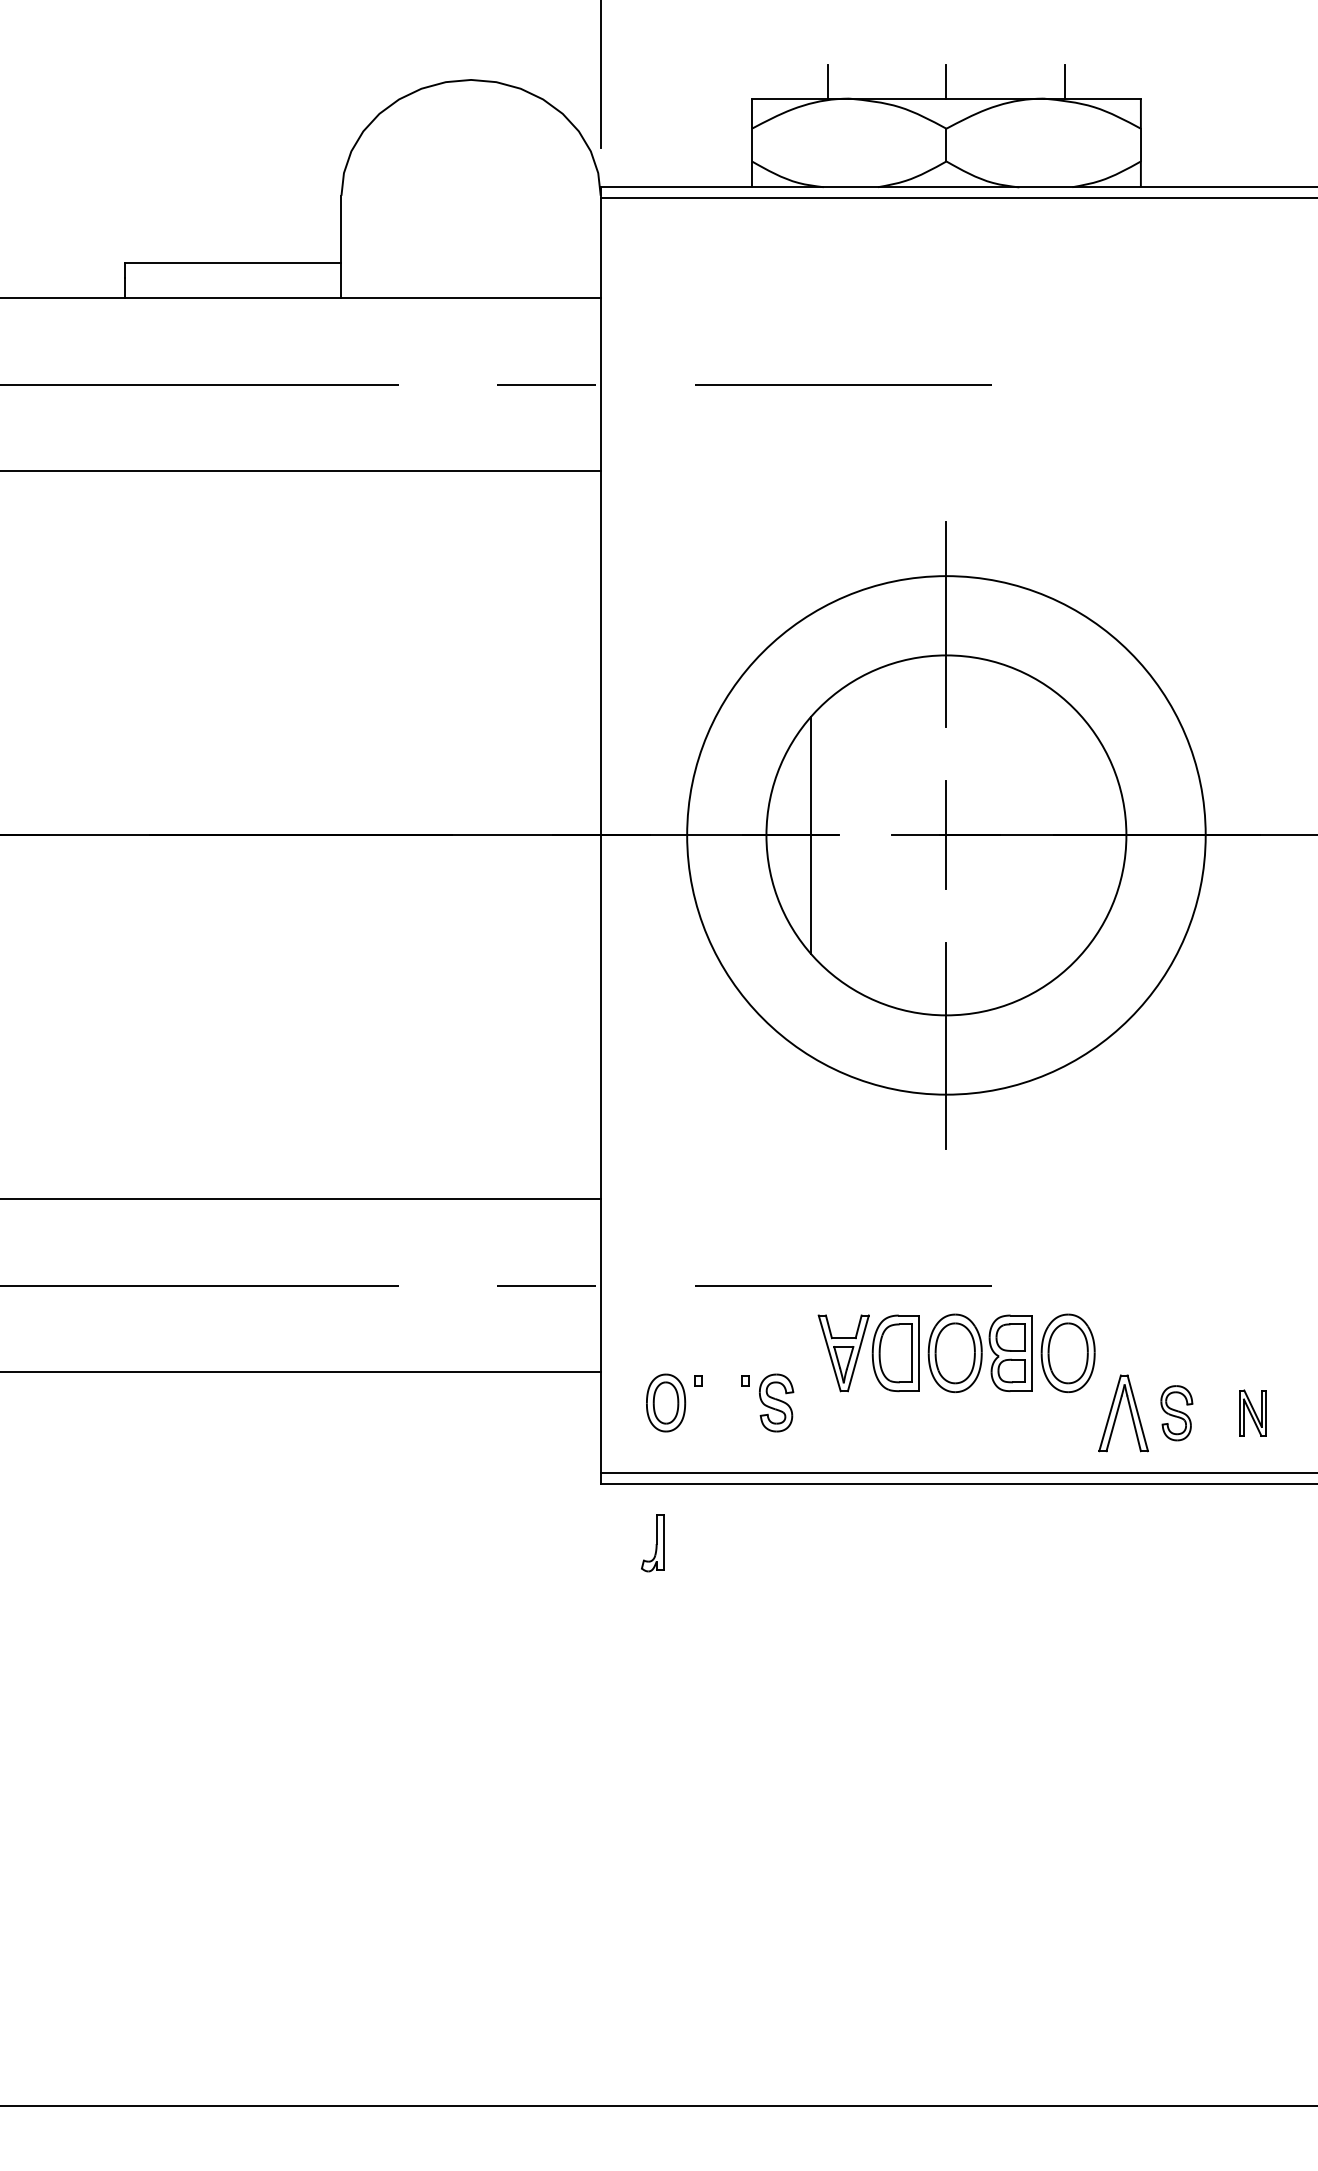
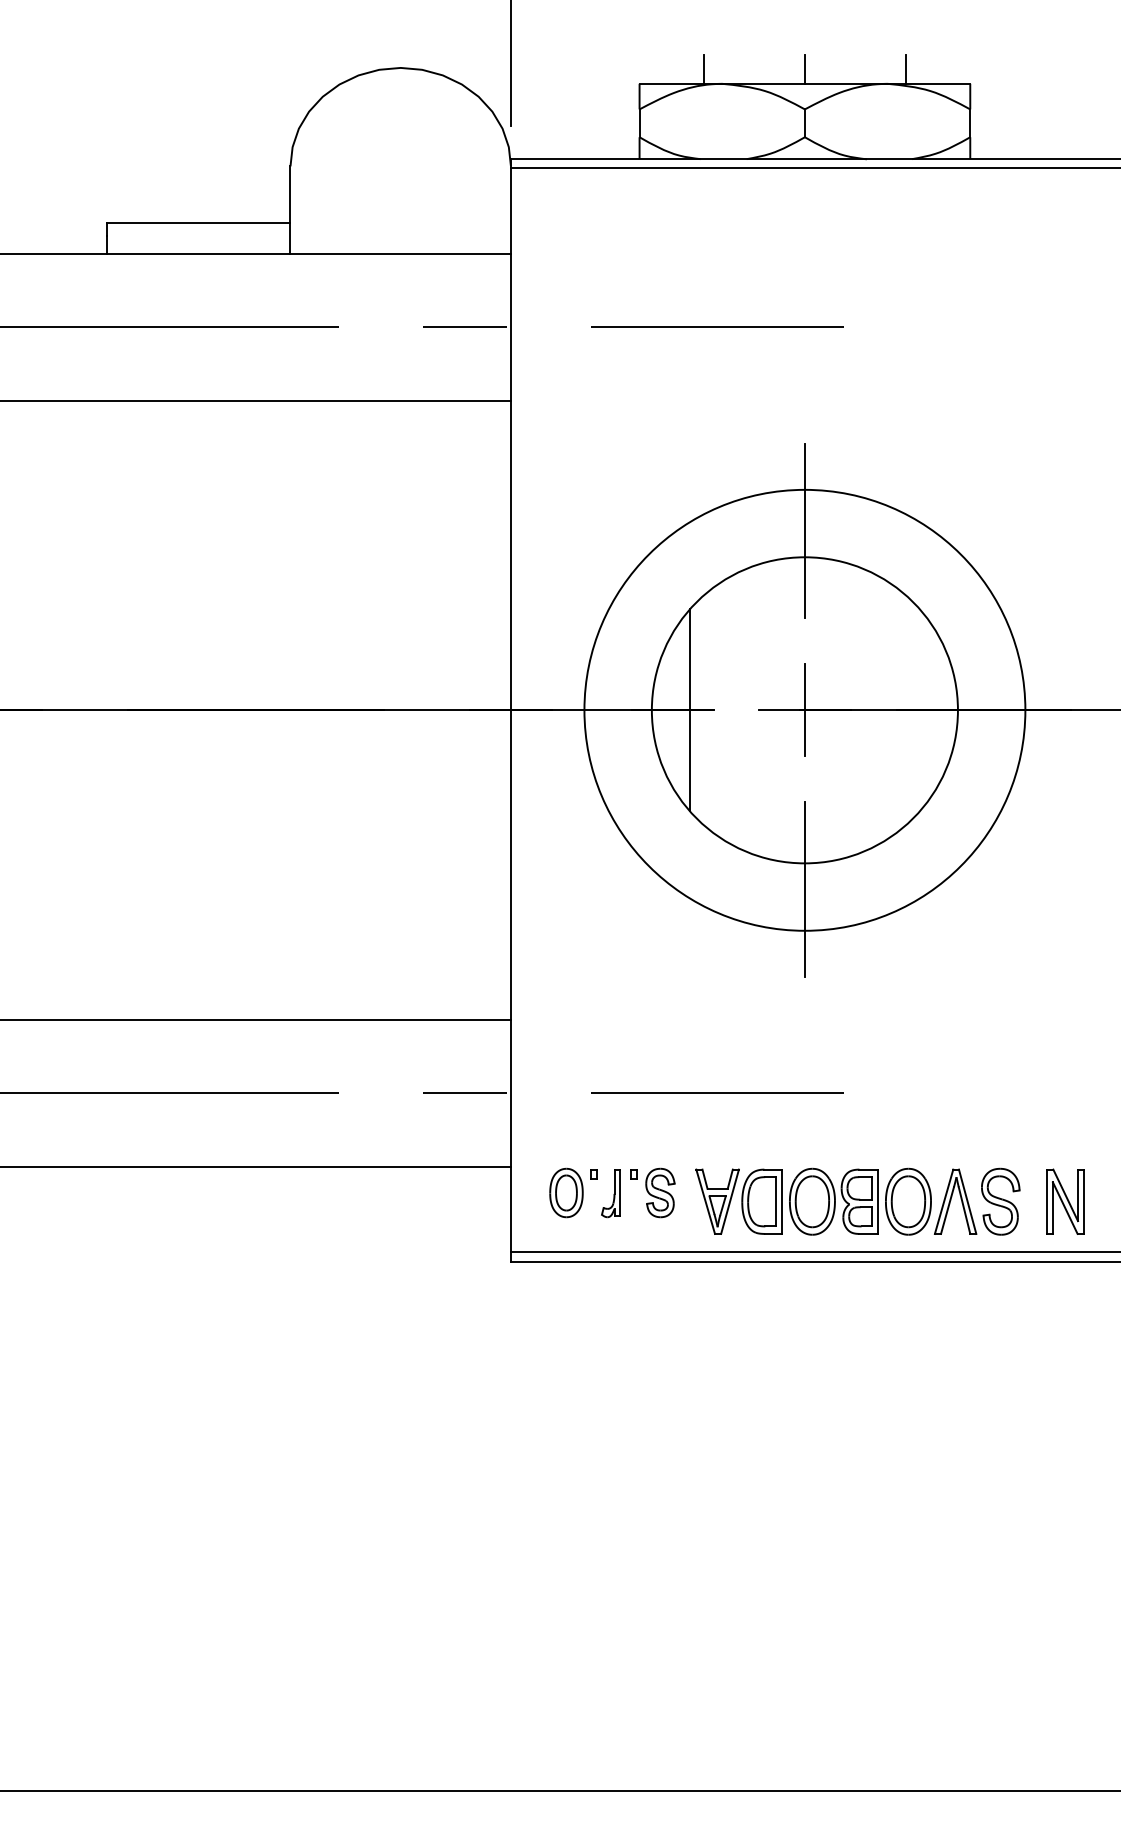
part: (956, 1353) -> (813, 1201), moved
part: (1176, 1413) -> (1000, 1201), size x1.43
part: (1252, 1413) -> (1065, 1201), size x1.67
part: (651, 1543) -> (610, 1193), moved

